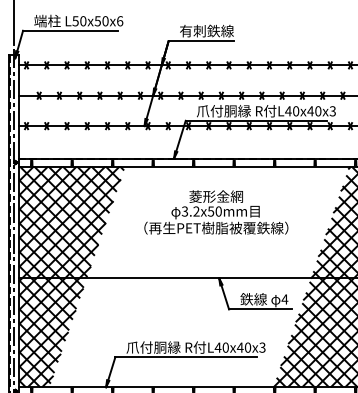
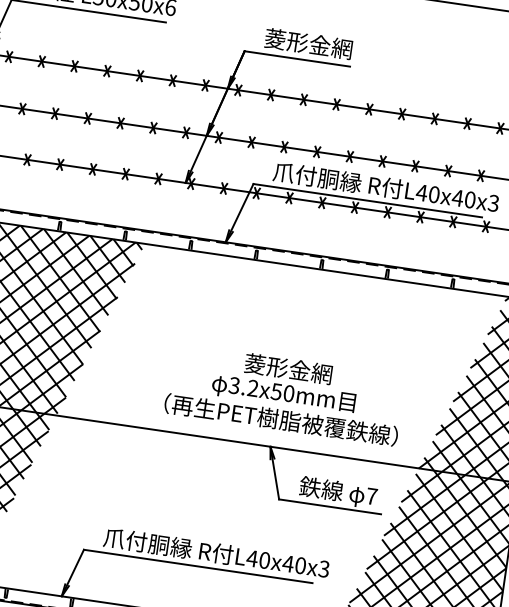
text: (206, 30) -> (308, 42), 有刺鉄線 -> 菱形金網
text: (216, 212) -> (285, 394), moved
text: (284, 299) -> (371, 496), 4 -> 7

